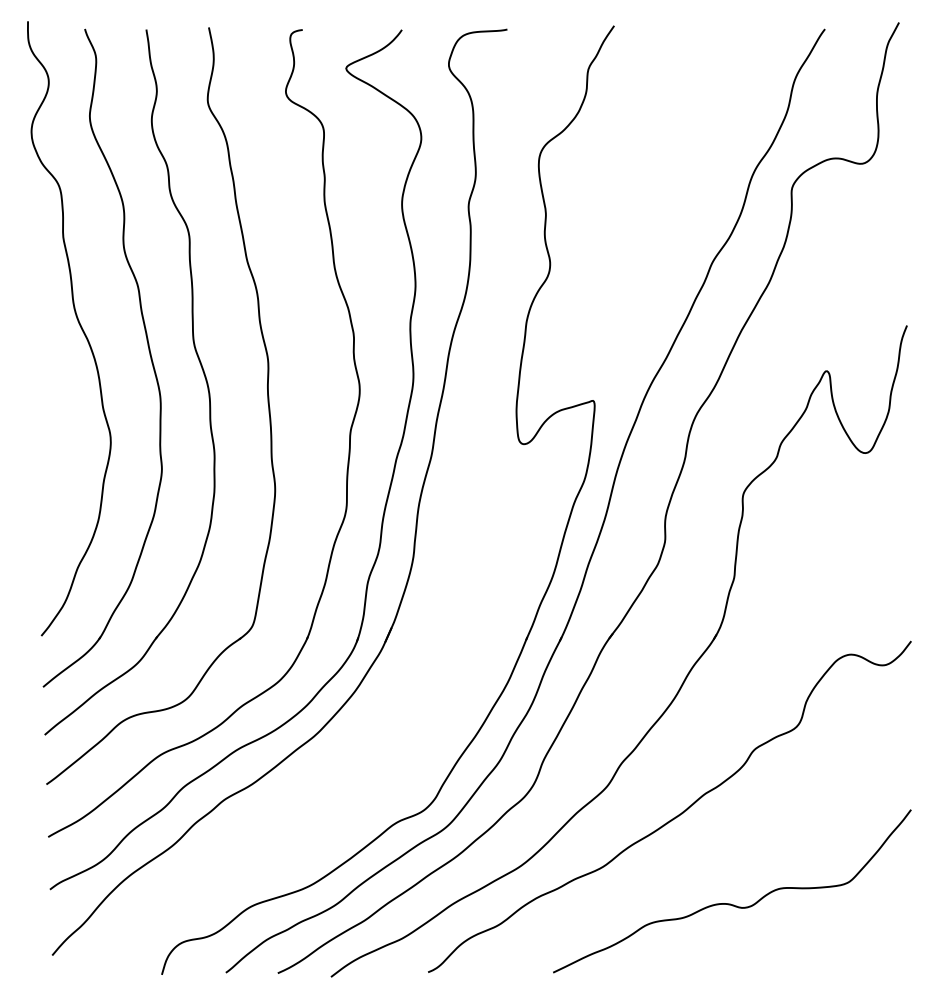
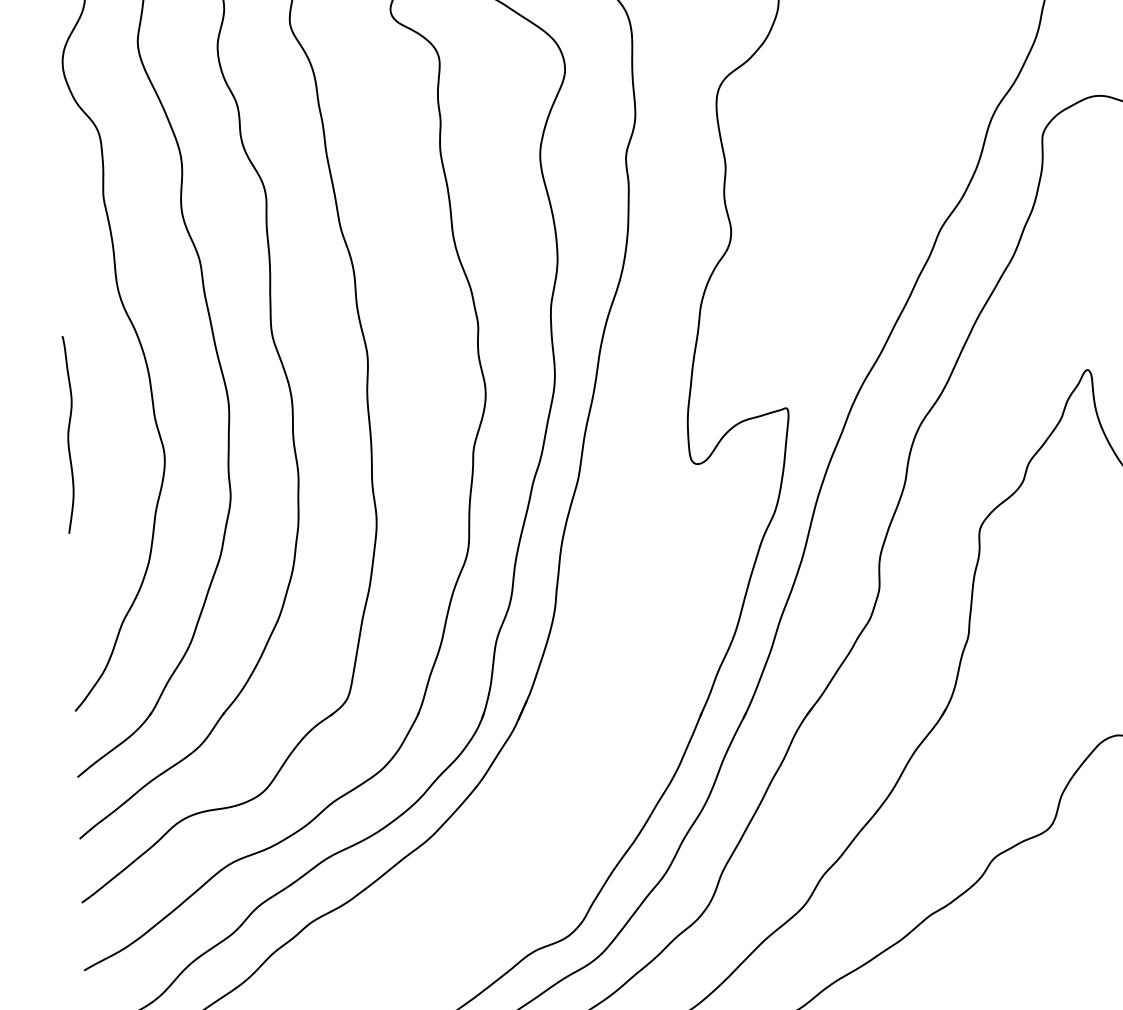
curve: (35, 421) -> (67, 434), added

